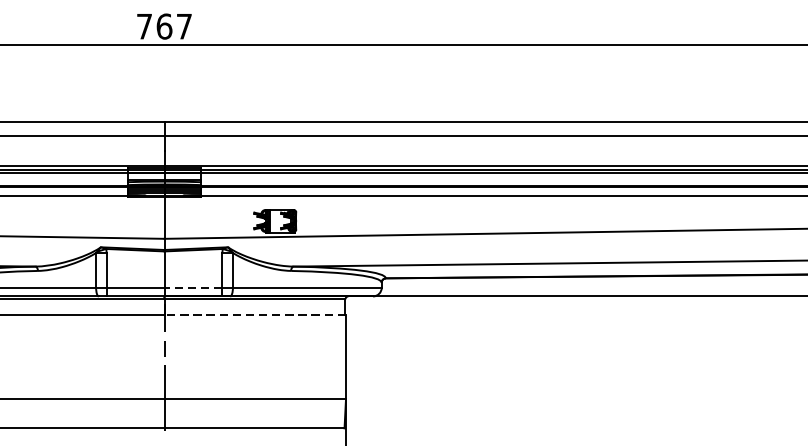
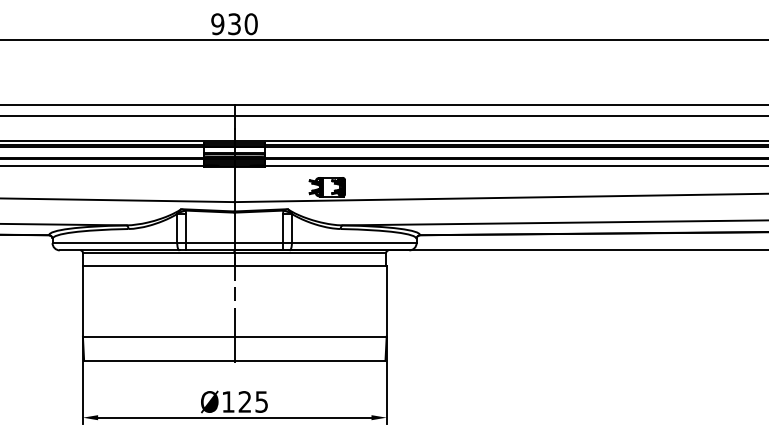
text: (164, 26) -> (234, 24), 767 -> 930
line: (193, 288) -> (258, 243), dashed -> solid
line: (255, 315) -> (310, 266), dashed -> solid

